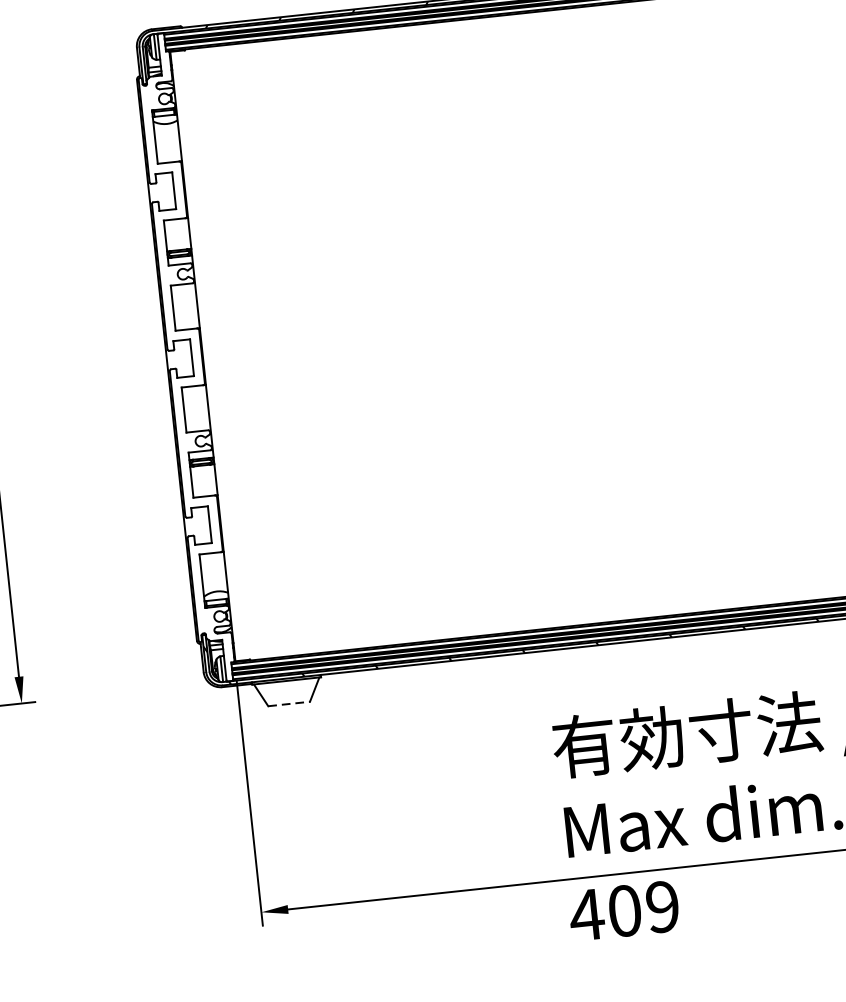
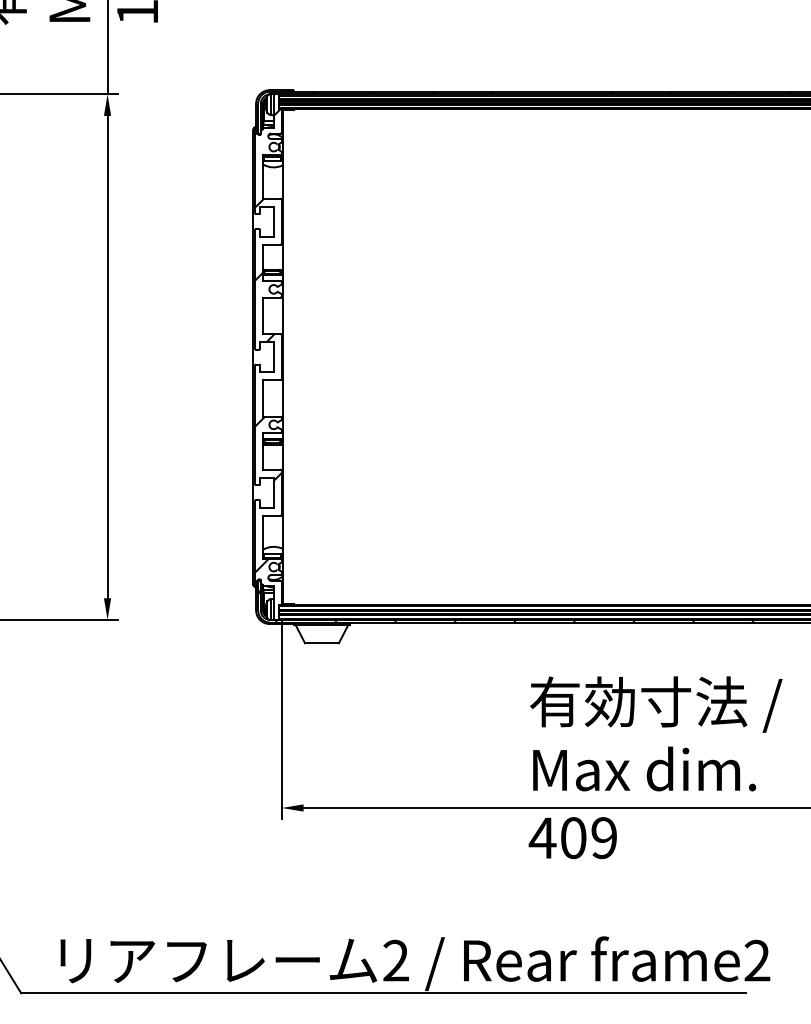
hatch: (182, 338) -> (267, 340), added
line: (288, 704) -> (321, 643), dashed -> solid

